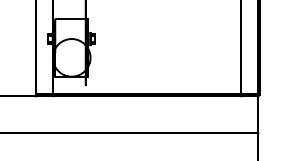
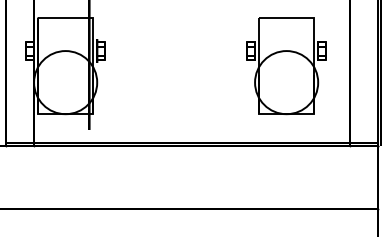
part: (203, 47) -> (286, 65), added

